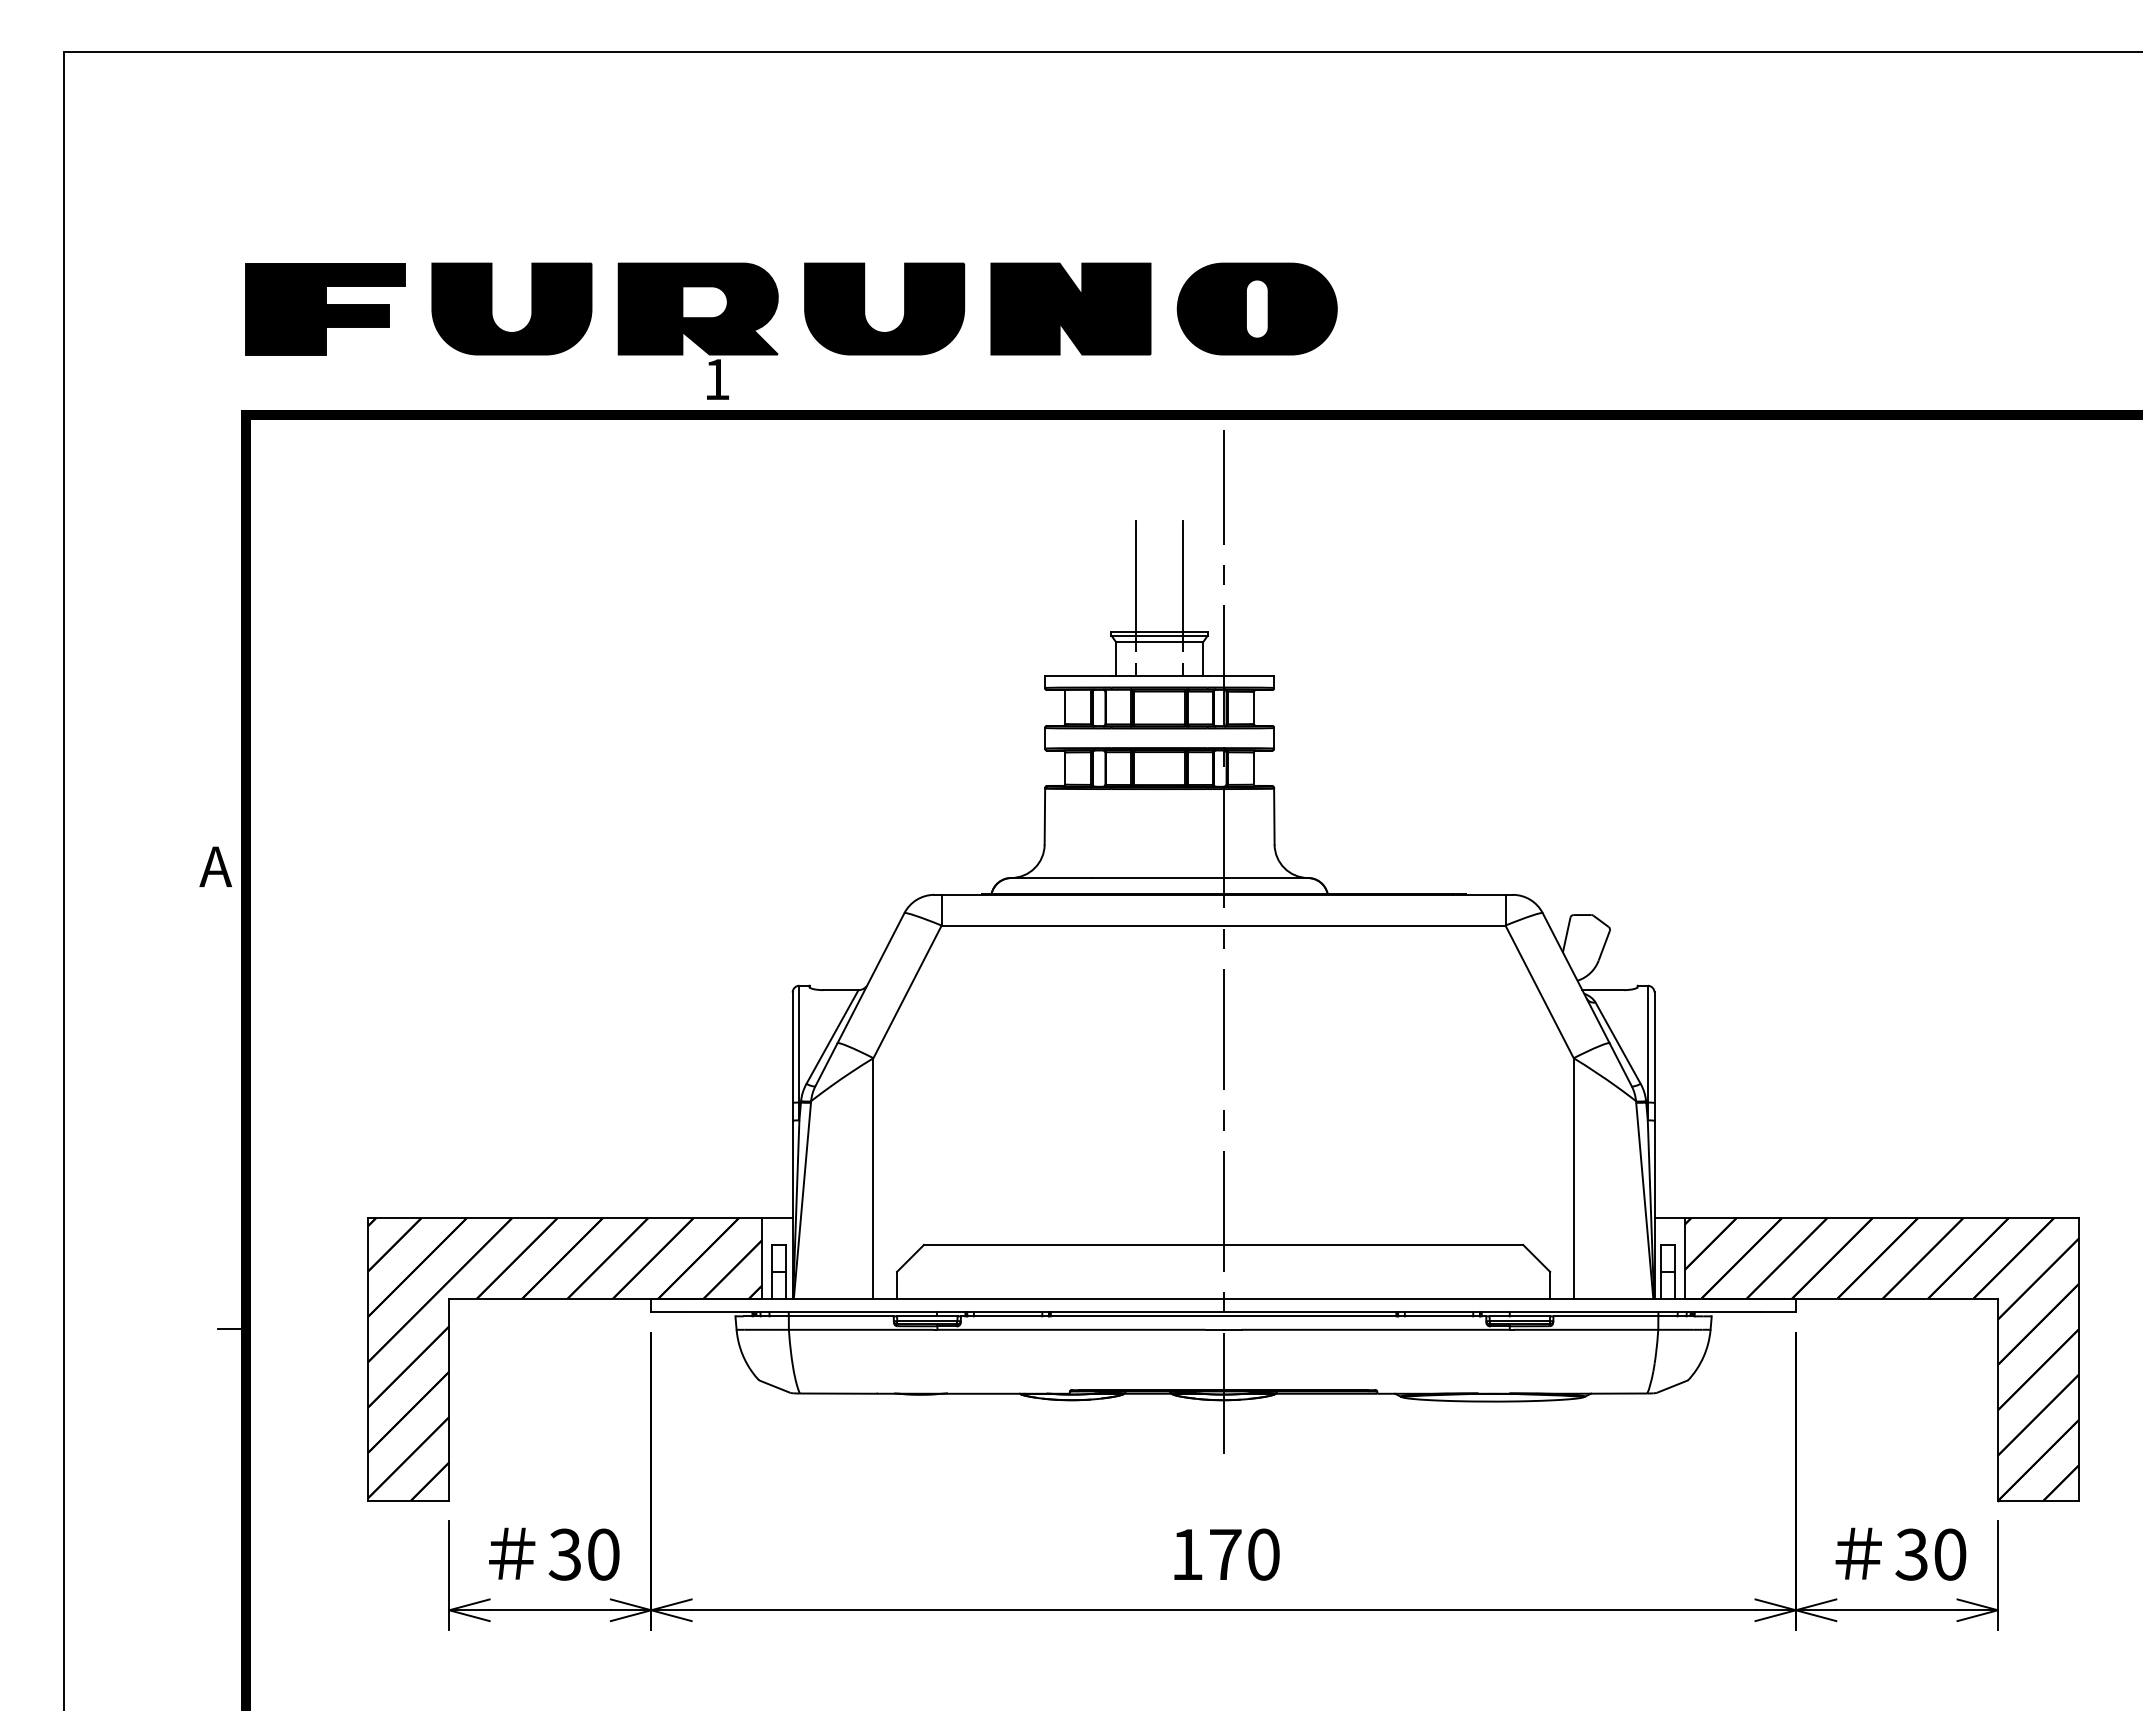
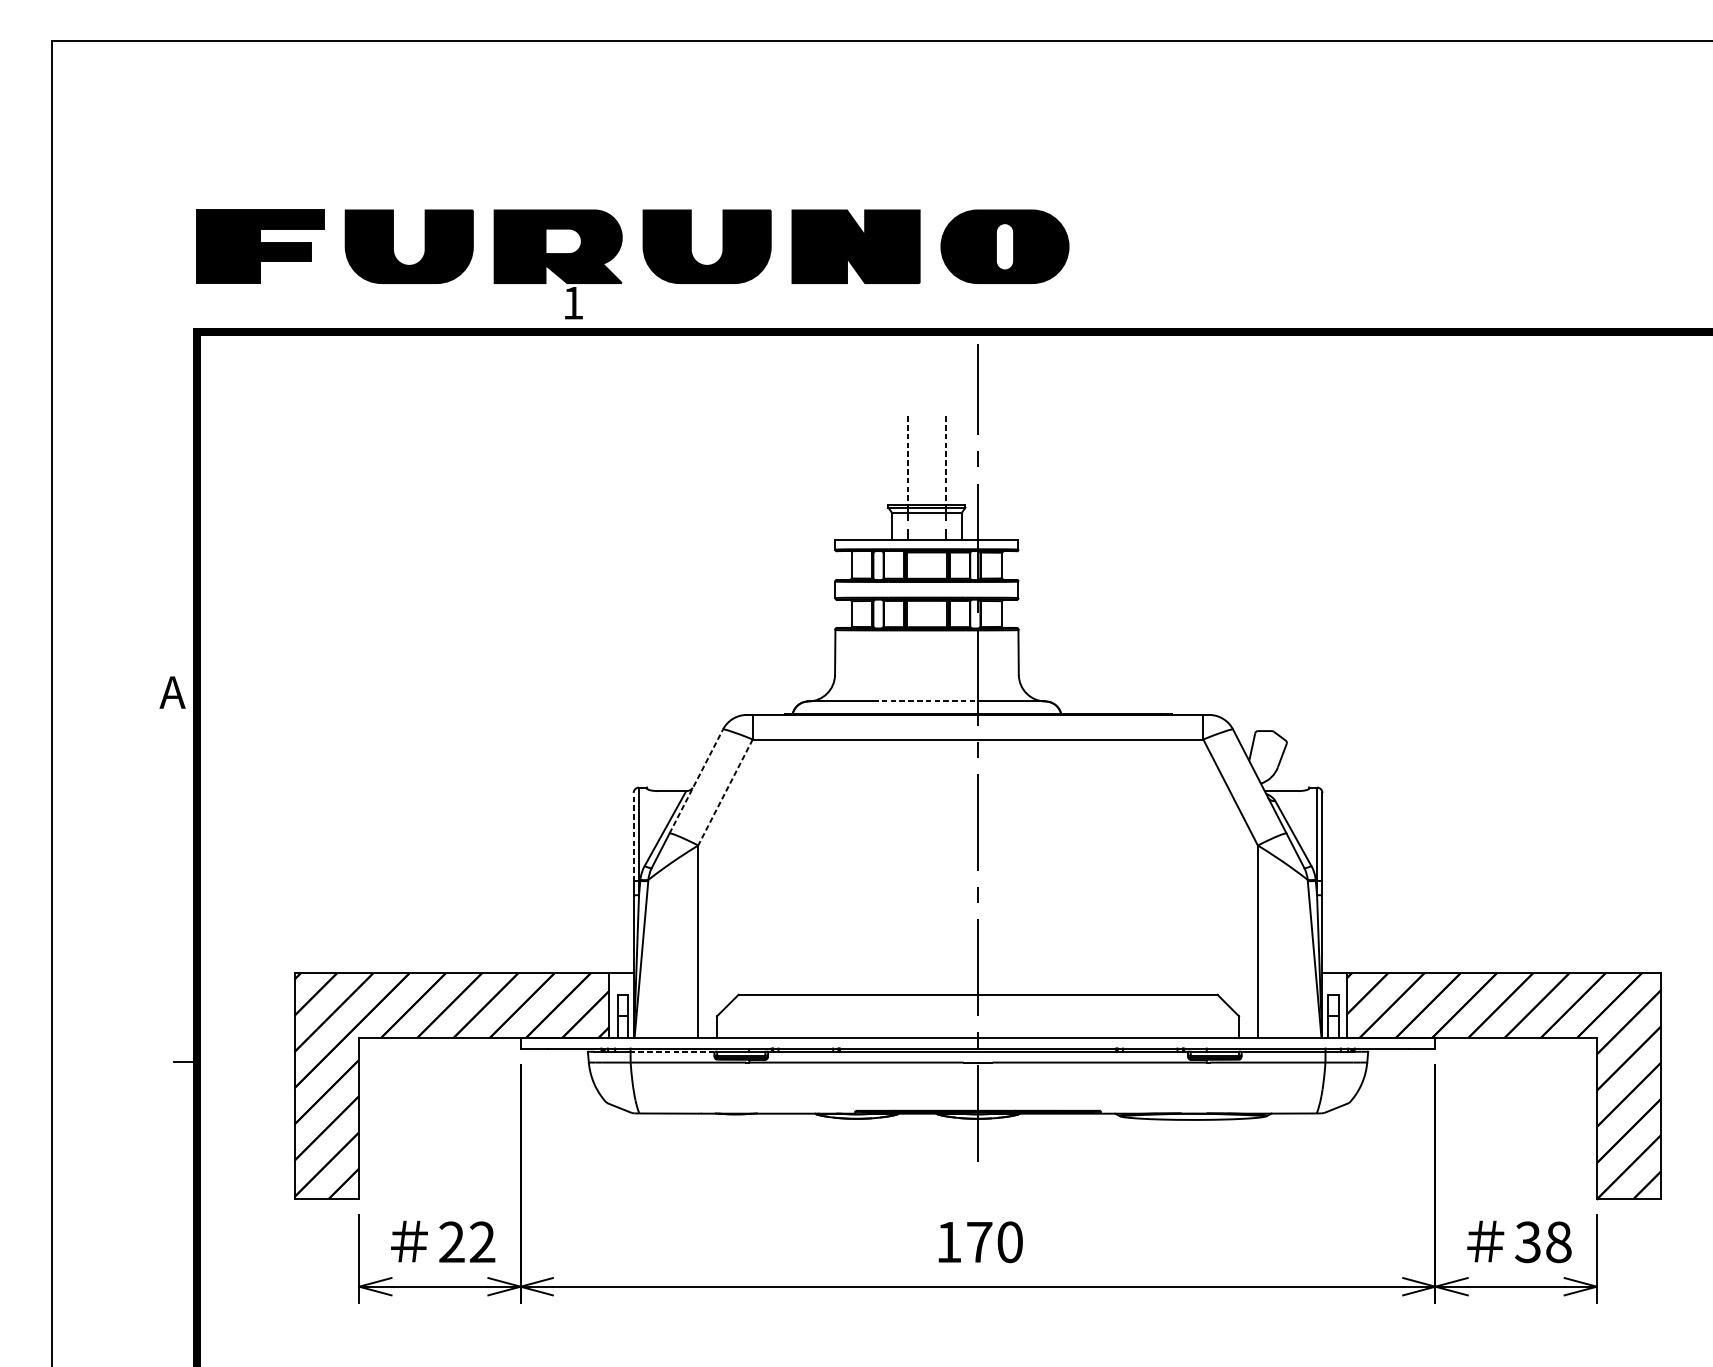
line: (1136, 576) -> (908, 460), solid -> dashed
line: (1182, 576) -> (945, 460), solid -> dashed
line: (1159, 878) -> (926, 701), solid -> dashed
line: (871, 977) -> (696, 781), solid -> dashed
line: (907, 991) -> (725, 792), solid -> dashed
line: (792, 1047) -> (633, 836), solid -> dashed
line: (840, 1316) -> (671, 1051), solid -> dashed
text: (583, 1554) -> (466, 1242), 30 -> 22
text: (1950, 1554) -> (1558, 1242), 30 -> 38

